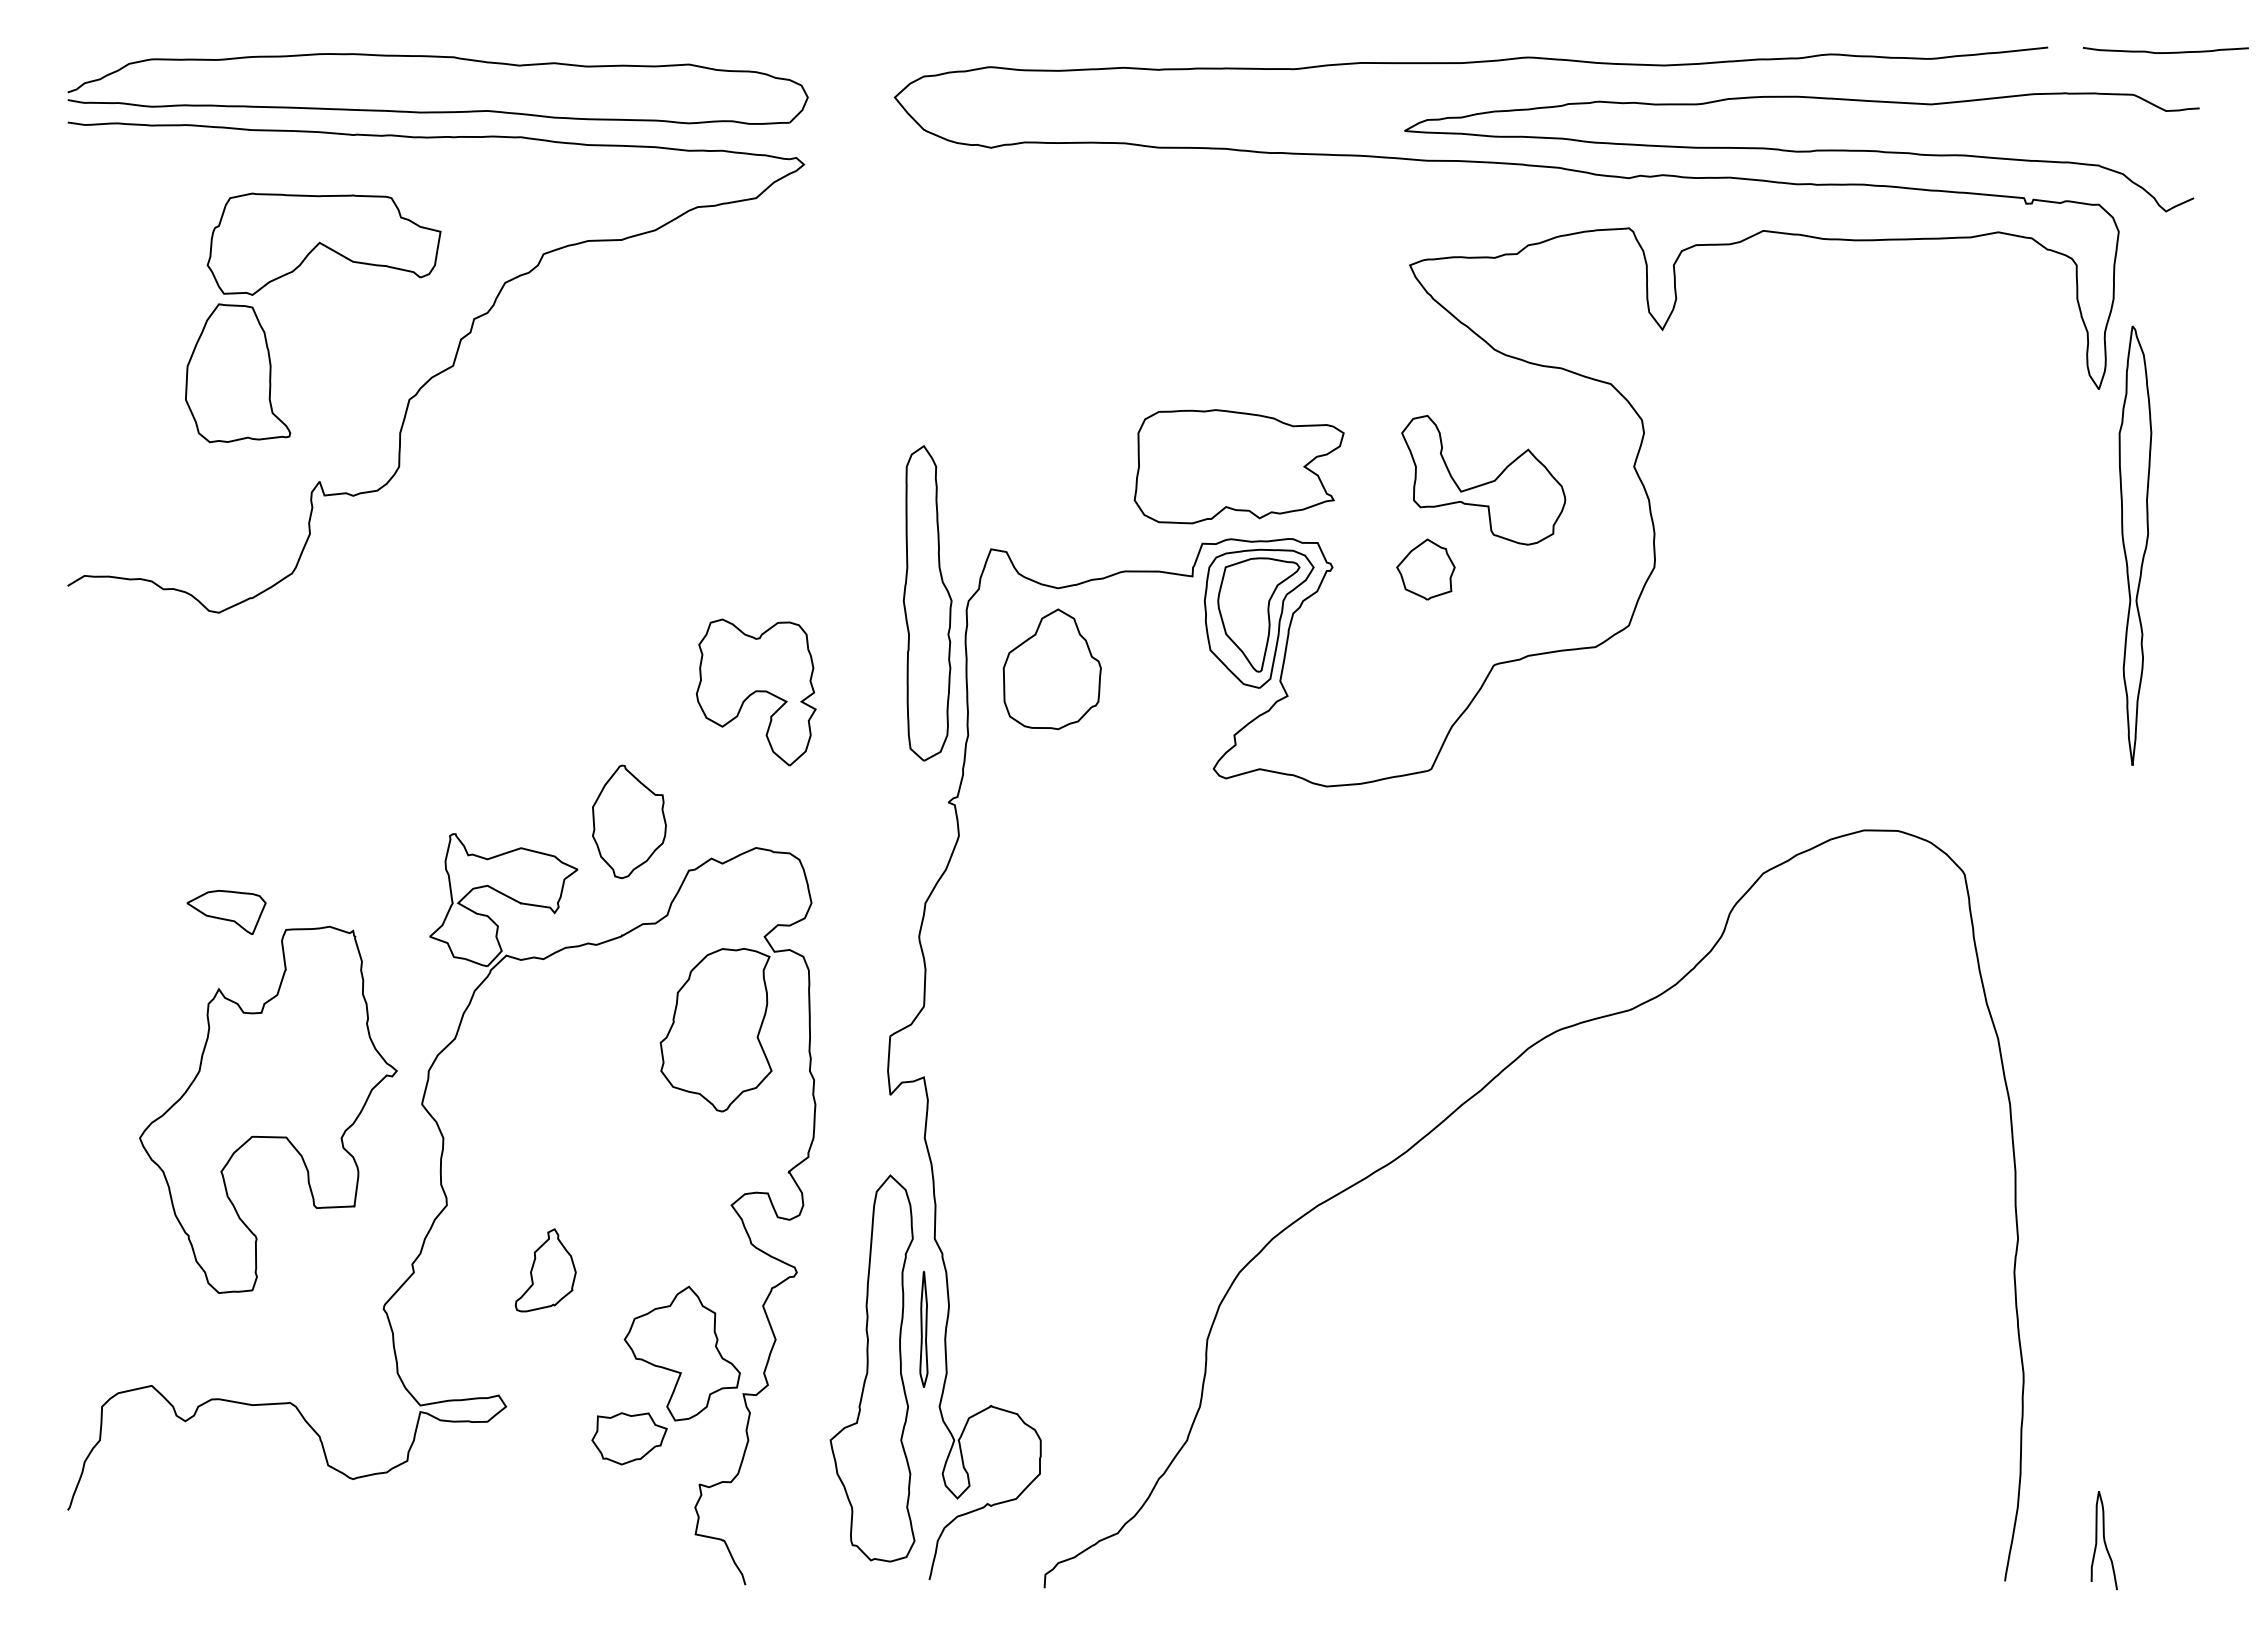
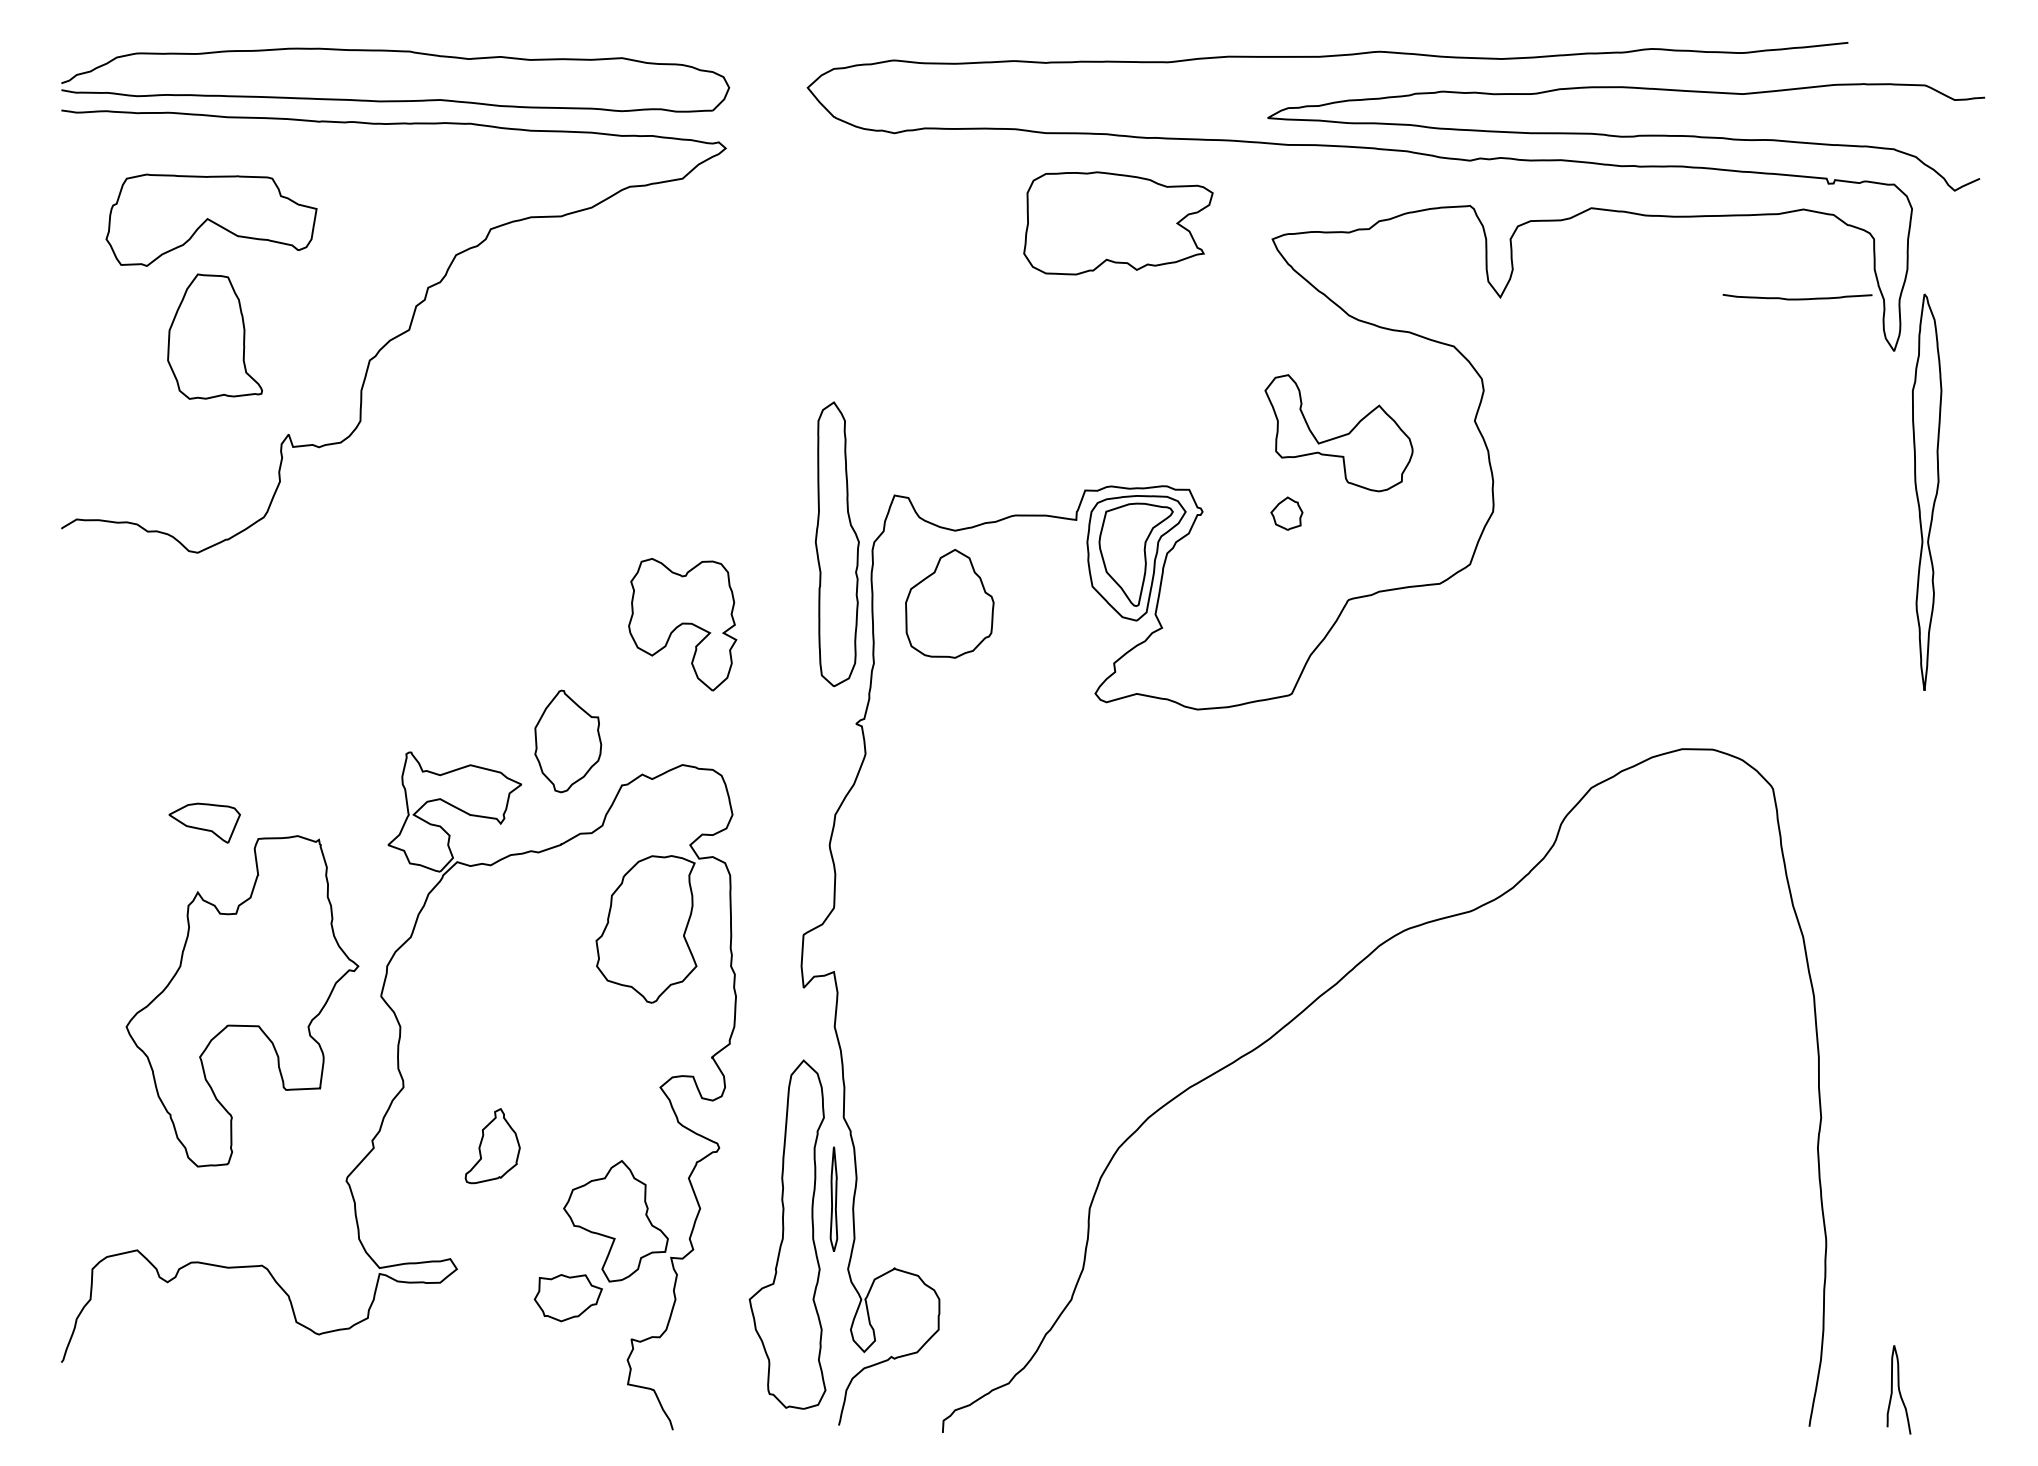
curve: (2165, 52) -> (1797, 298), moved
part: (323, 243) -> (210, 219), moved
part: (1238, 466) -> (1117, 223), moved
part: (1425, 569) -> (1286, 513), size x0.6

